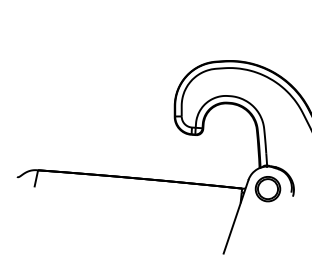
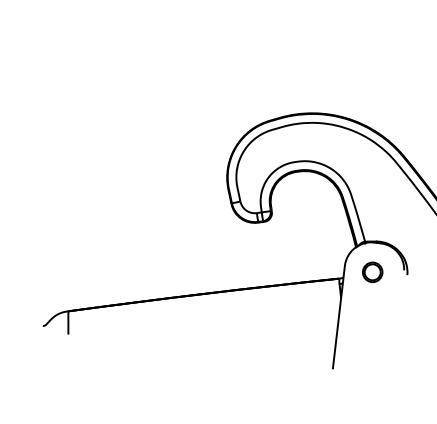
part: (267, 189) -> (372, 272), size x0.6

